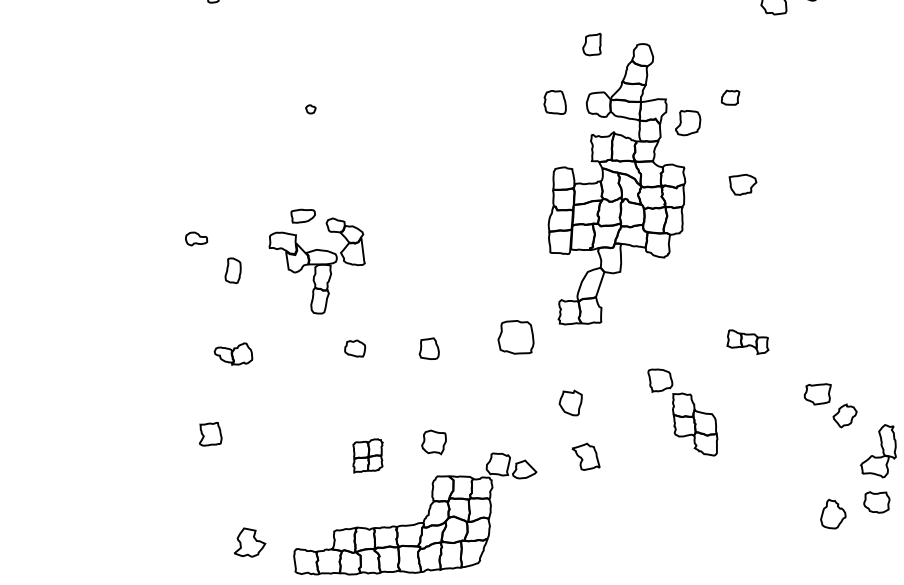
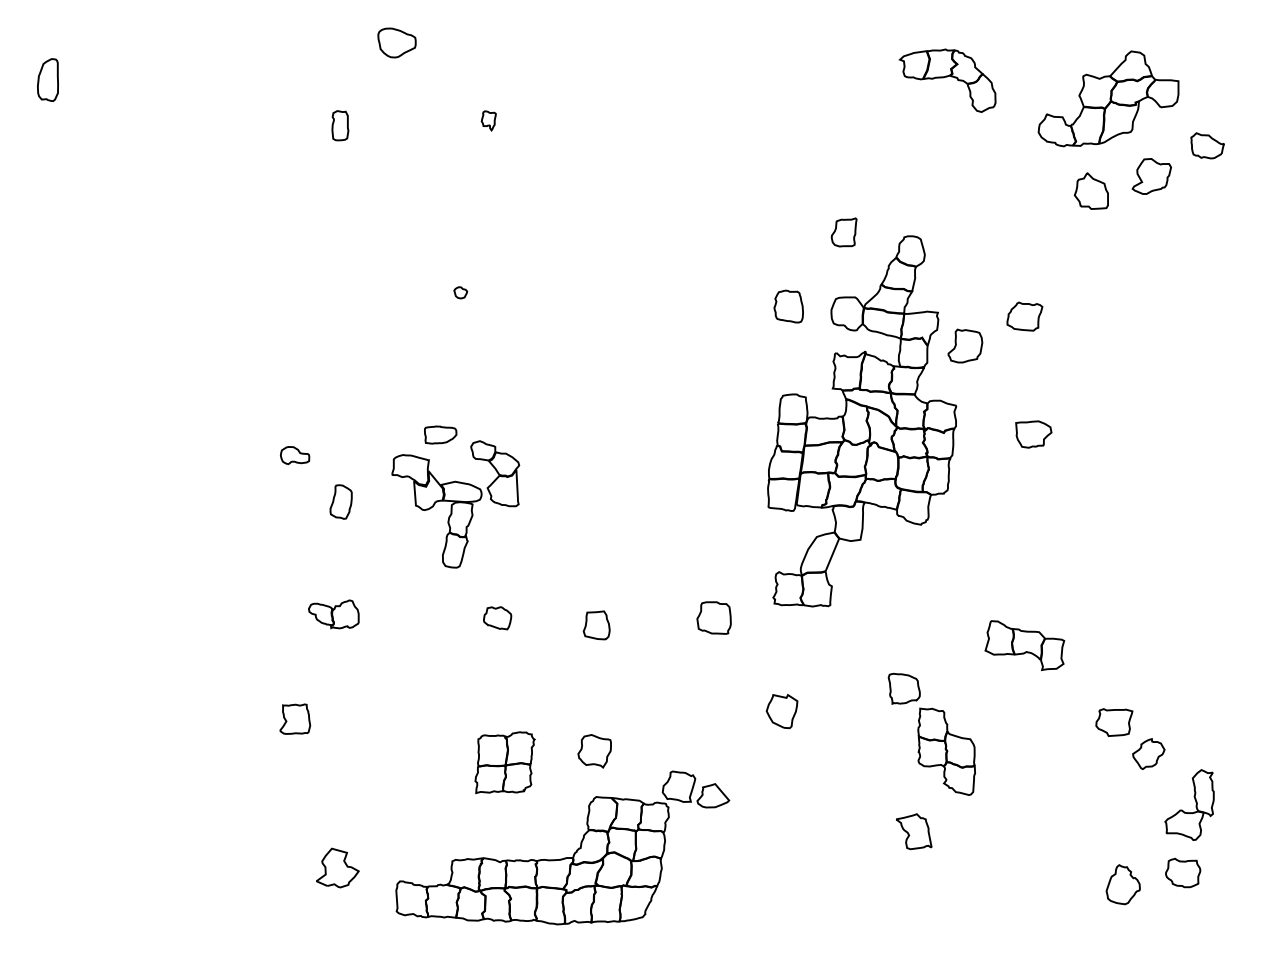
part: (730, 97) -> (1024, 316), size x1.43
part: (515, 337) -> (713, 617), size x0.71
part: (747, 341) -> (1024, 645), size x1.43
part: (367, 455) -> (504, 762), size x1.43
part: (586, 456) -> (914, 831), moved

